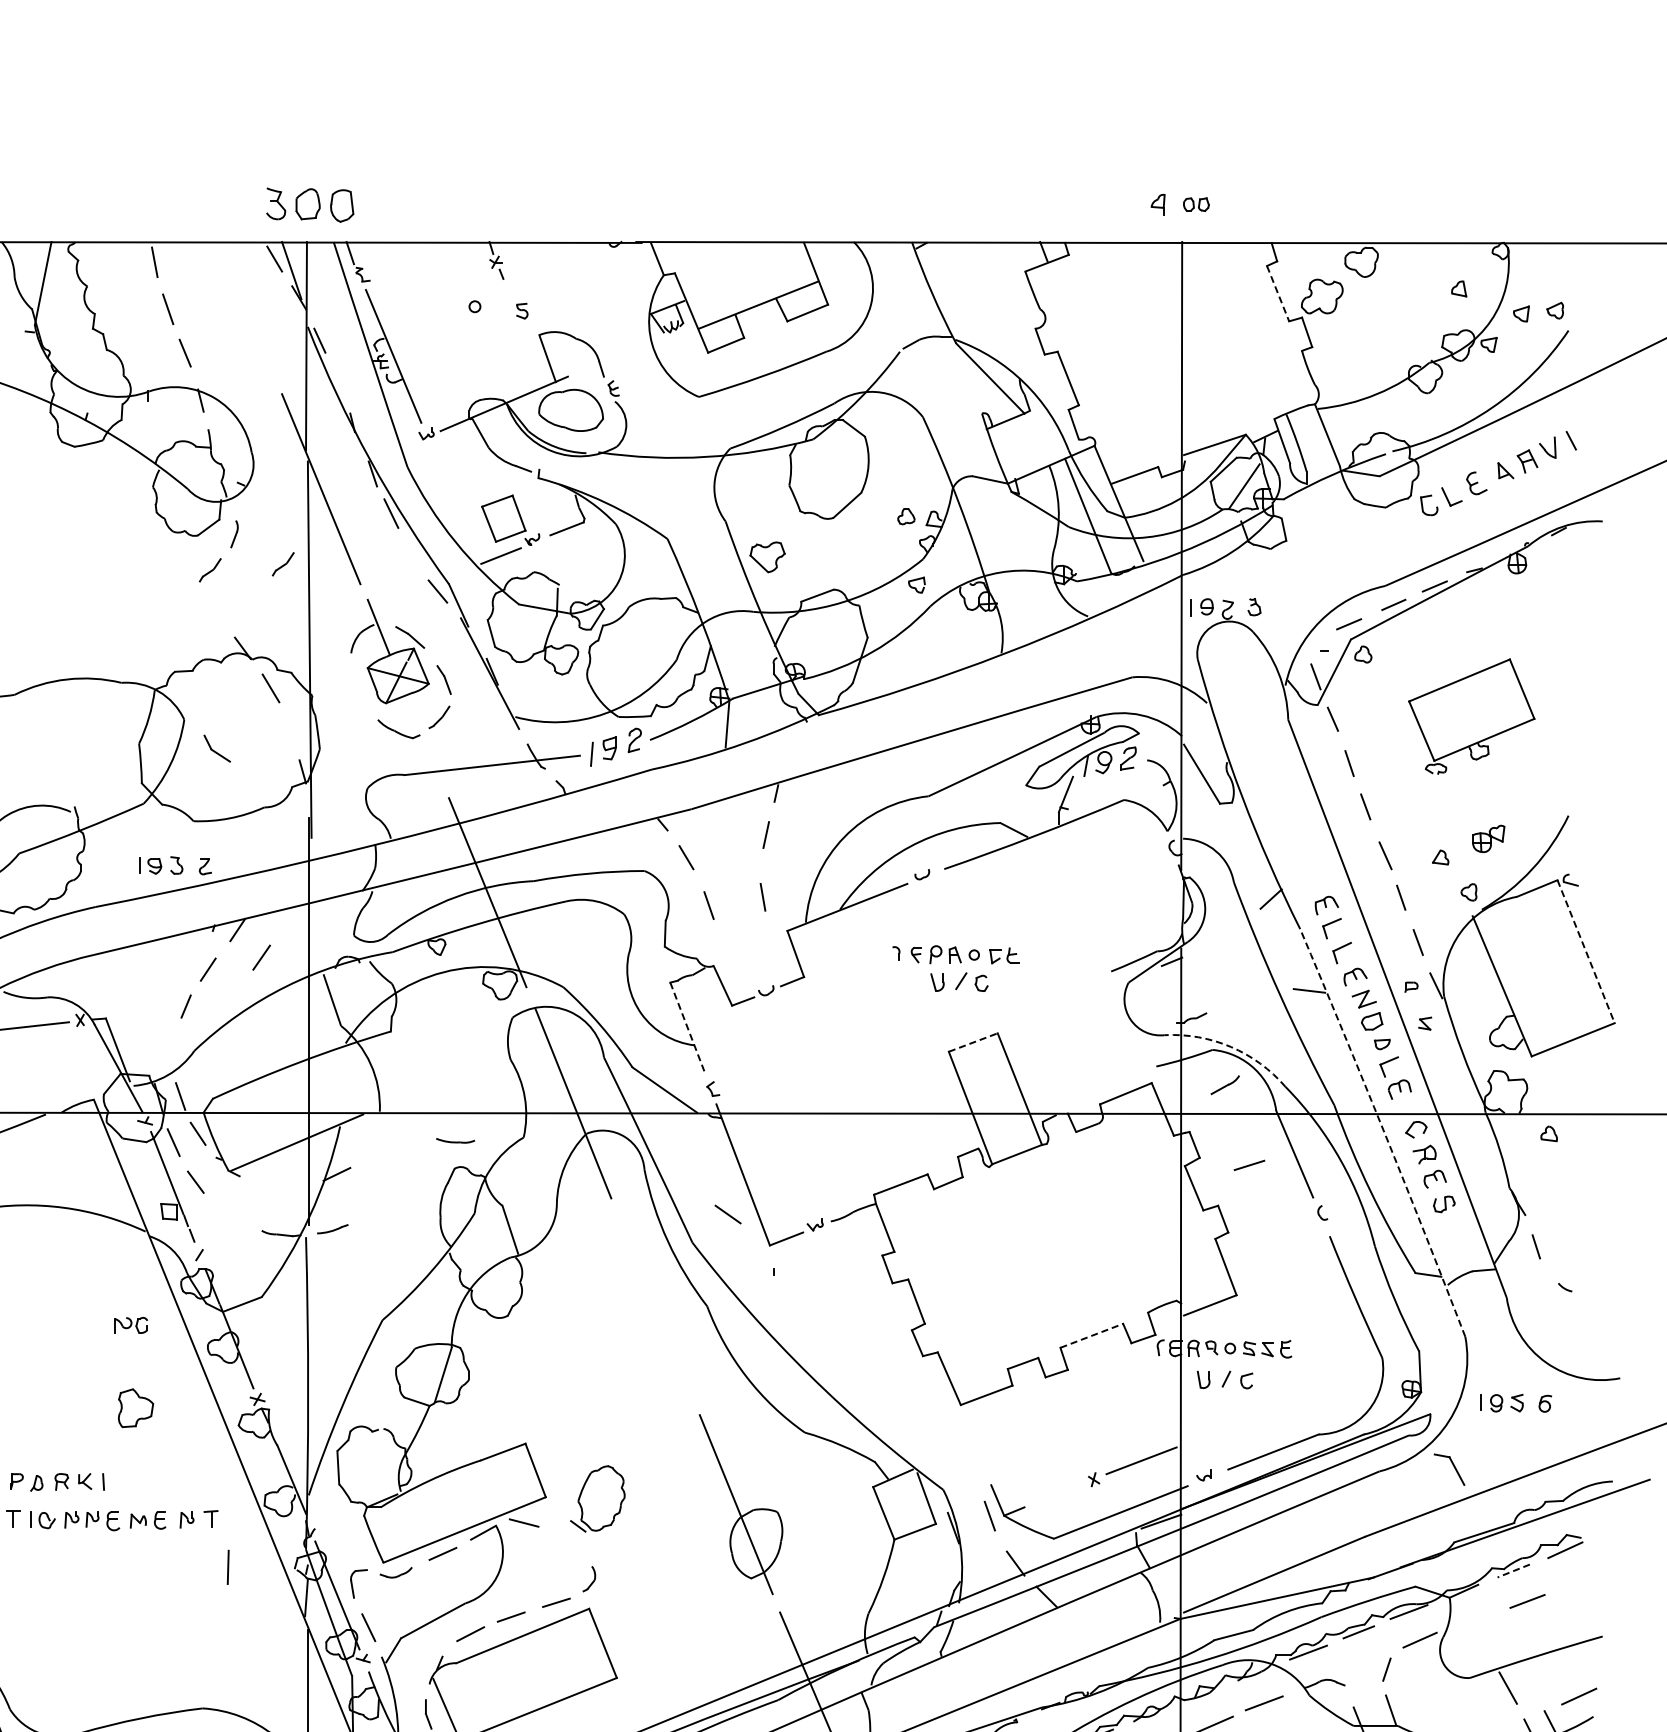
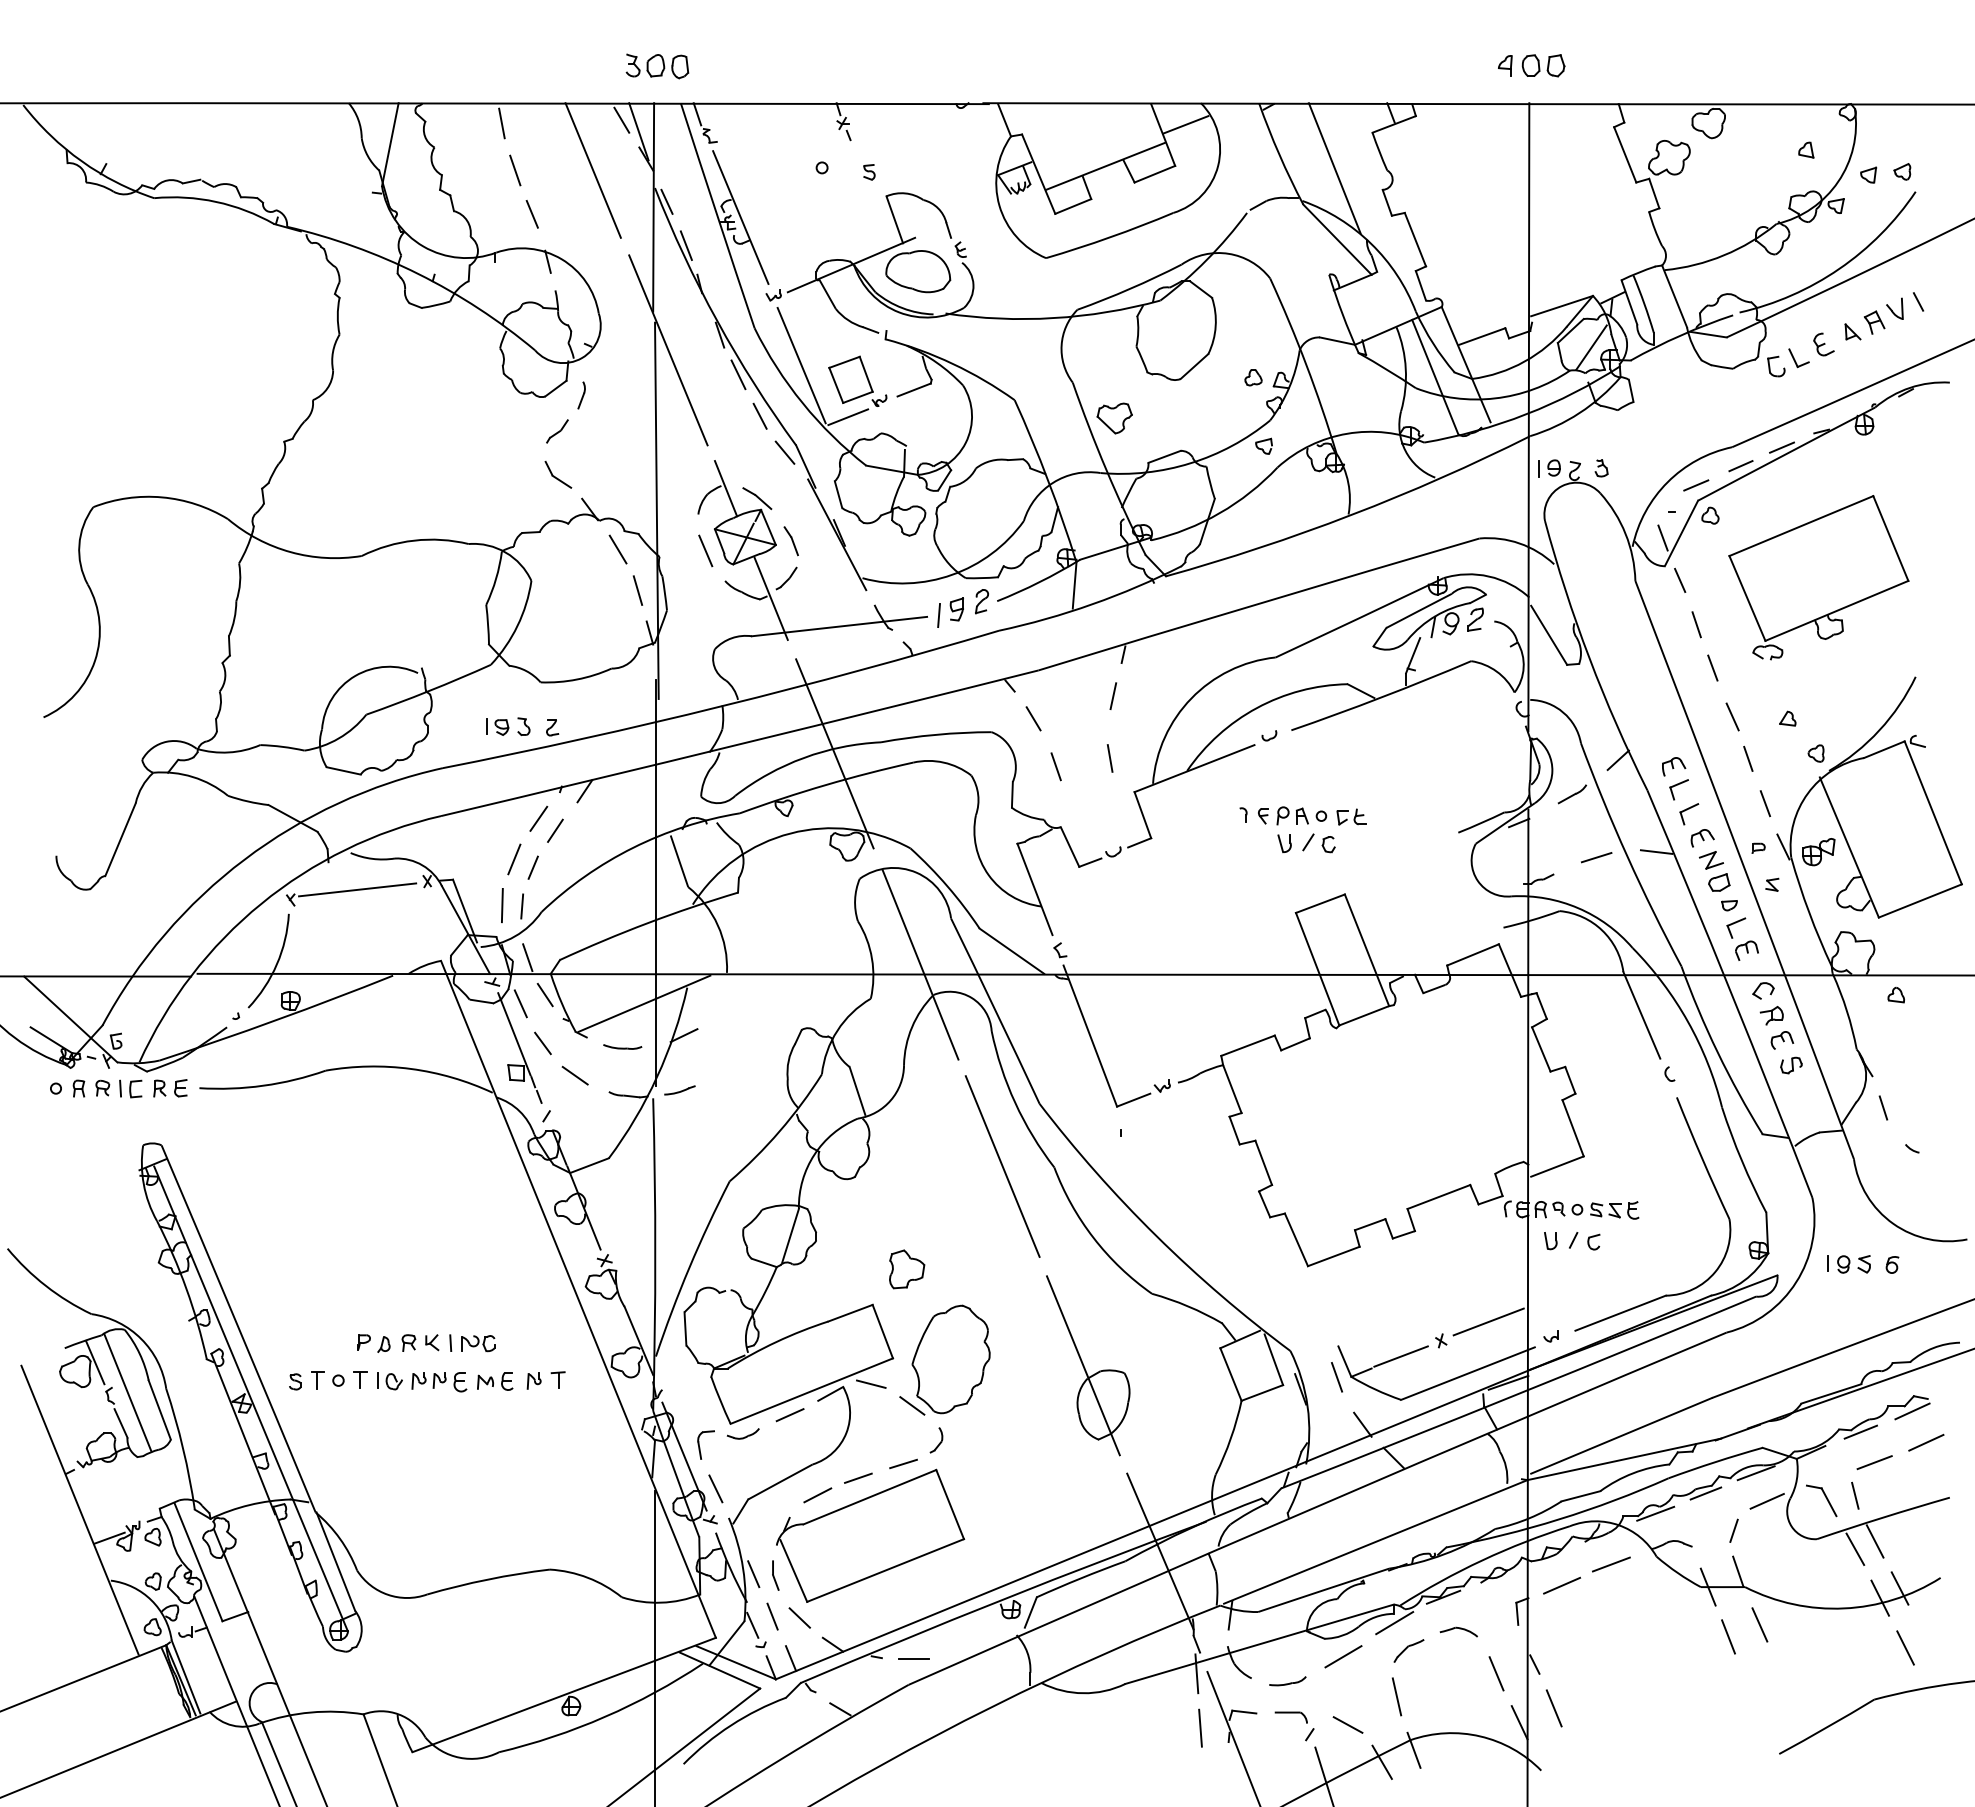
part: (1196, 204) -> (1543, 65), size x1.67
part: (310, 205) -> (657, 66), size x0.71
line: (838, 263) -> (1185, 124), added
line: (1278, 293) -> (1625, 154), dashed -> solid
line: (987, 307) -> (1334, 168), added
line: (245, 309) -> (592, 170), added
line: (338, 384) -> (685, 245), added
line: (454, 504) -> (801, 365), added
line: (412, 554) -> (759, 415), added
part: (283, 564) -> (630, 425), removed
line: (358, 689) -> (705, 550), added
part: (1471, 716) -> (1818, 577), size x1.43
line: (290, 729) -> (637, 590), added
line: (423, 737) -> (770, 598), added
part: (217, 748) -> (558, 474), moved
part: (1488, 839) -> (1818, 852), moved
line: (1586, 951) -> (1933, 812), dashed -> solid
line: (261, 957) -> (538, 818), moved
line: (167, 998) -> (514, 859), added
line: (687, 1028) -> (1034, 889), dashed -> solid
line: (973, 1042) -> (1320, 903), dashed -> solid
line: (175, 1045) -> (522, 906), added
arc: (1231, 1047) -> (1578, 908), dashed -> solid
part: (1225, 1085) -> (1572, 794), moved
arc: (1384, 1132) -> (1731, 993), dashed -> solid
part: (455, 1140) -> (622, 1046), moved
line: (1249, 1165) -> (1596, 857), moved
line: (727, 1214) -> (574, 1075), moved
line: (655, 1305) -> (1002, 1166), added
part: (131, 1325) -> (478, 1343), moved
line: (1091, 1336) -> (1438, 1197), dashed -> solid
part: (136, 1408) -> (907, 1269), moved
part: (1449, 1469) -> (1821, 1500), moved
line: (1053, 1495) -> (1400, 1356), added
part: (597, 1498) -> (944, 1359), size x1.67
line: (228, 1567) -> (502, 905), moved
line: (1513, 1571) -> (1860, 1432), dashed -> solid
line: (1508, 1634) -> (1855, 1495), added
line: (1527, 1680) -> (1874, 1541), added
line: (1579, 1696) -> (1926, 1442), moved
line: (406, 1713) -> (753, 1574), added

